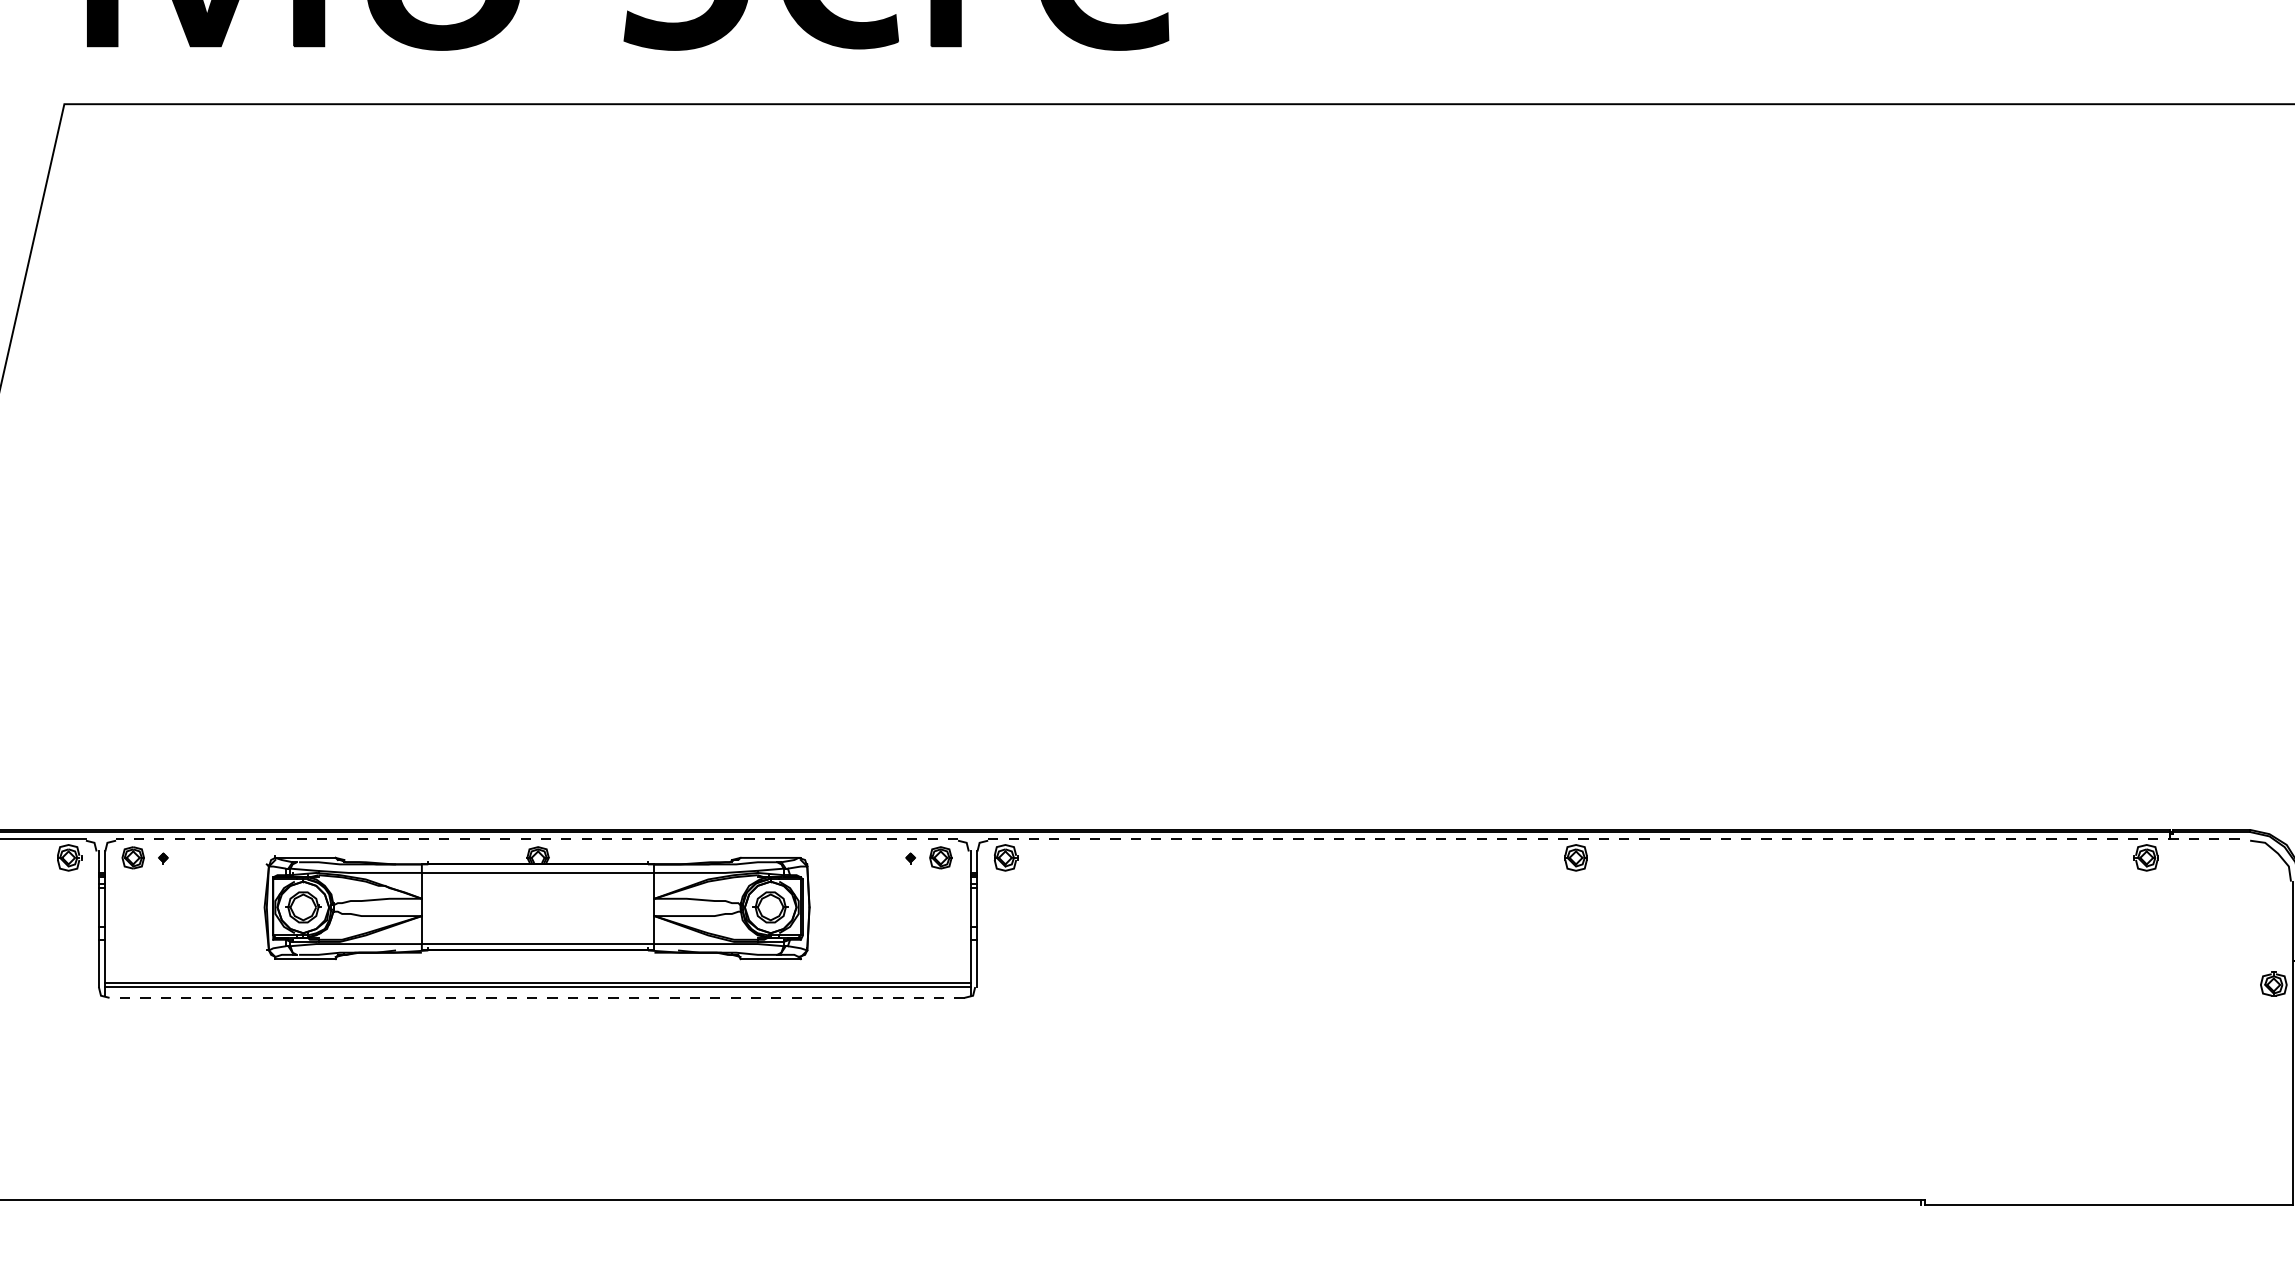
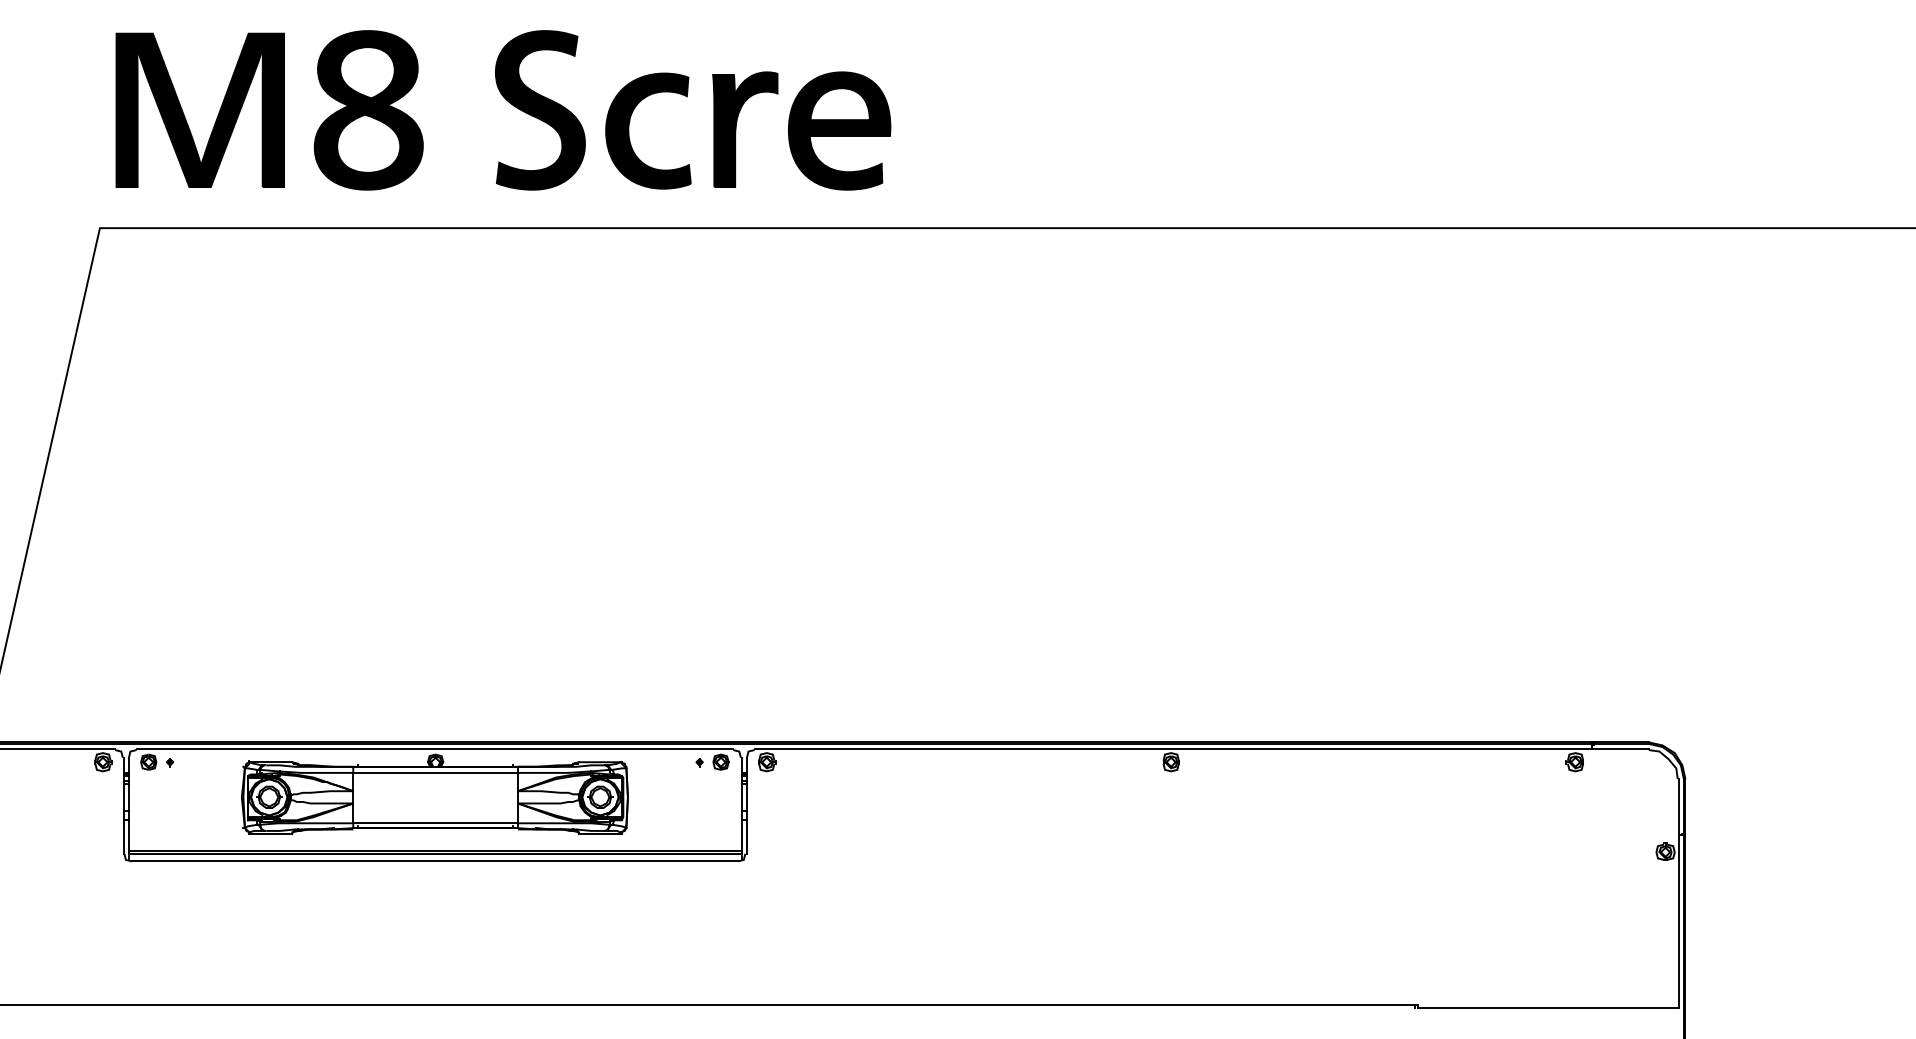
line: (536, 838) -> (434, 748), dashed -> solid
line: (1620, 838) -> (1202, 748), dashed -> solid
line: (536, 997) -> (434, 861), dashed -> solid

